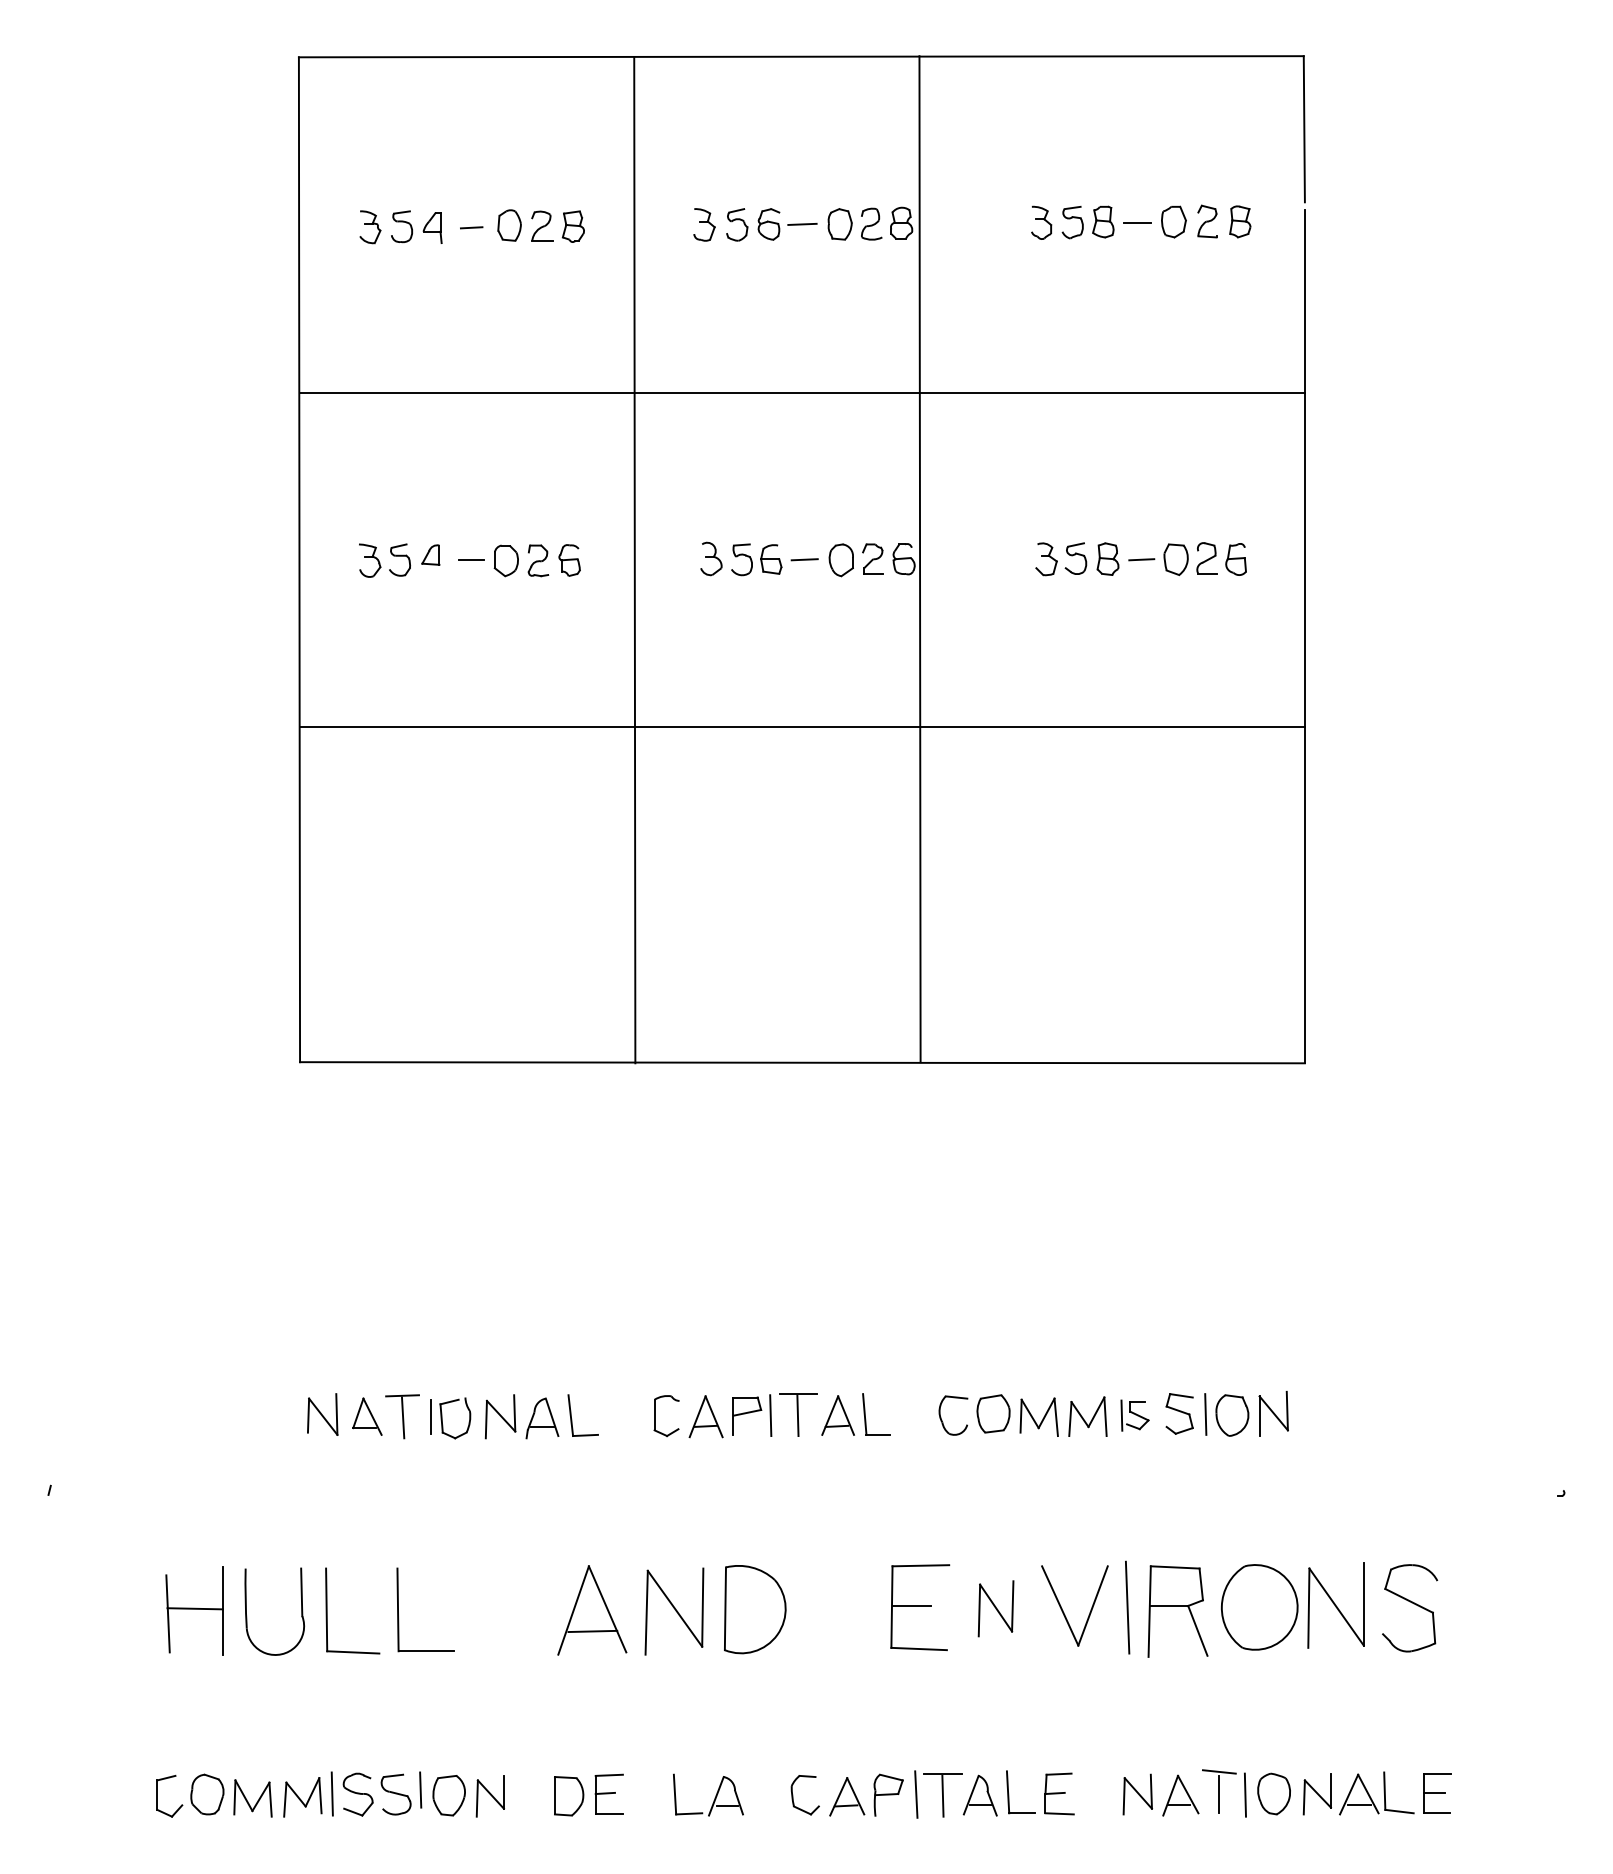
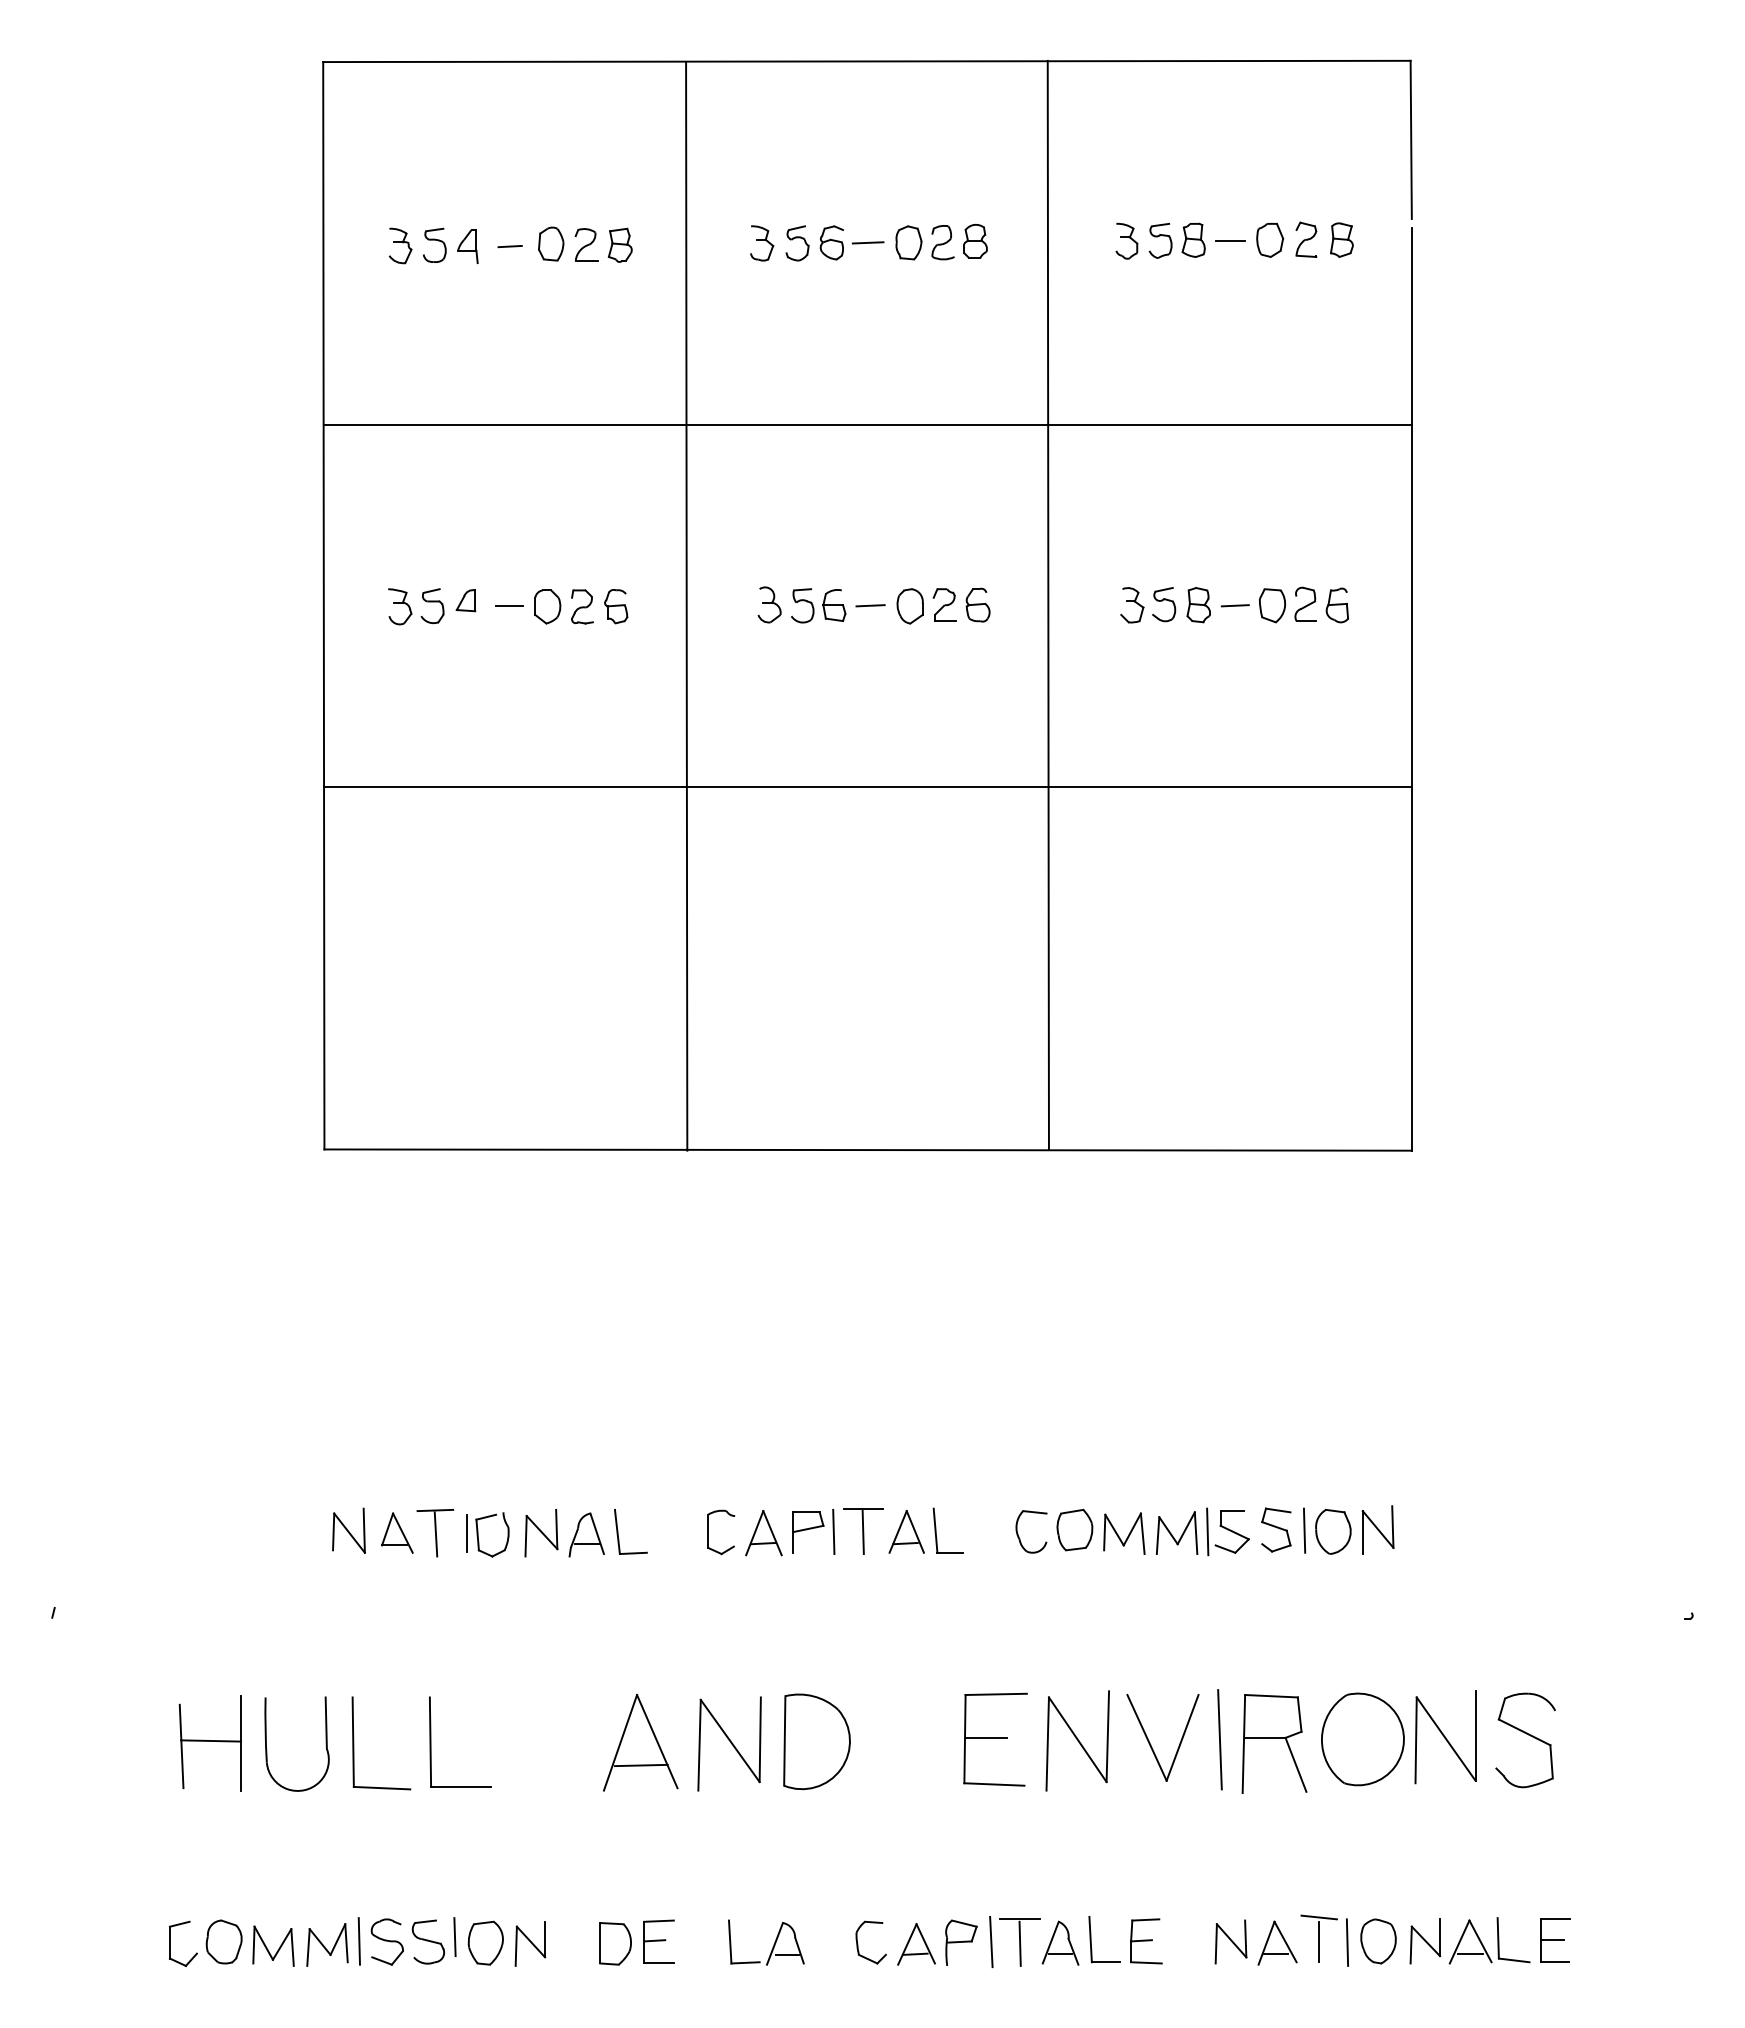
line: (919, 558) -> (1047, 604), moved
part: (1134, 1415) -> (1227, 1531), size x1.43
part: (995, 1608) -> (1077, 1740), size x1.67

